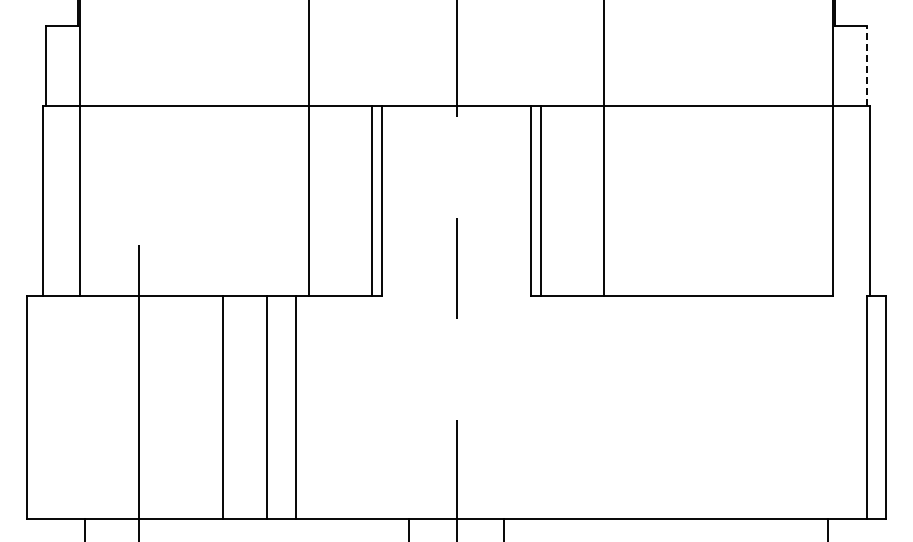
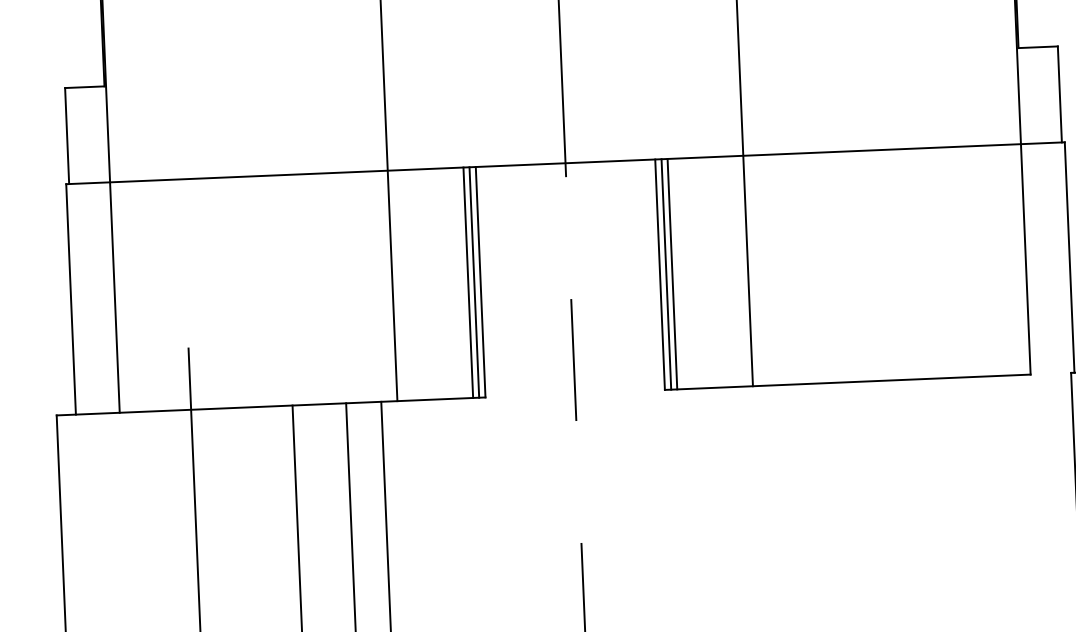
line: (867, 65) -> (1060, 93), dashed -> solid
line: (377, 200) -> (474, 281), added
line: (535, 200) -> (665, 273), added

